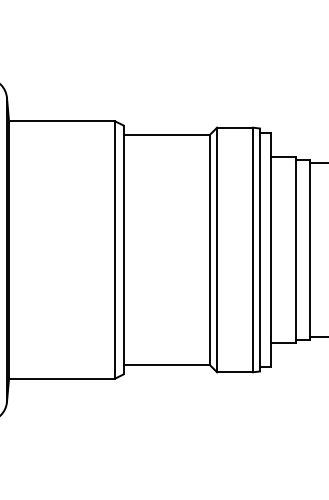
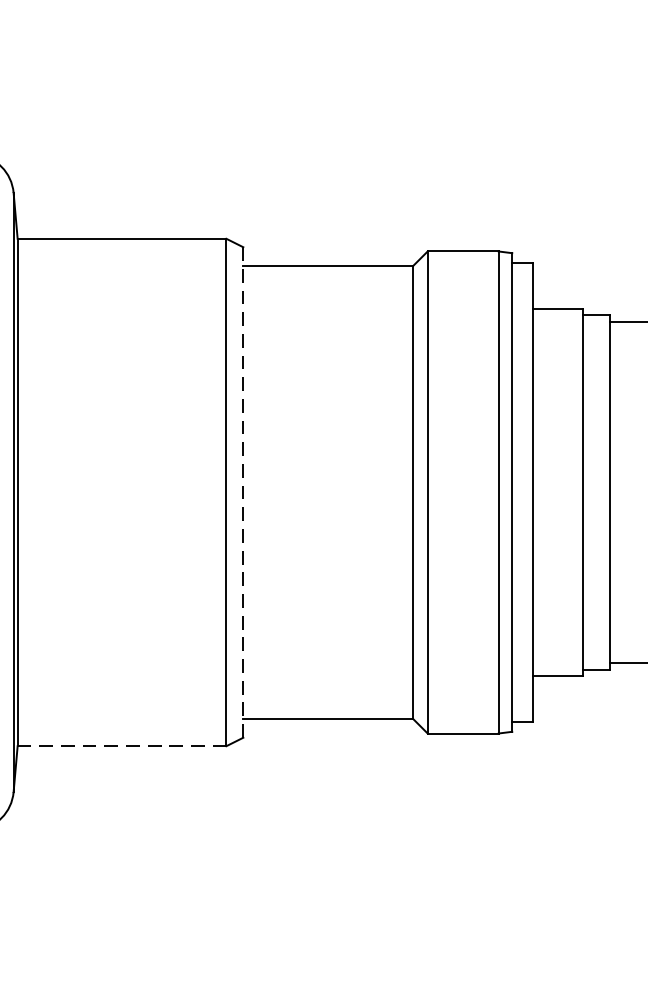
line: (123, 250) -> (243, 493), solid -> dashed
line: (62, 378) -> (123, 745), solid -> dashed

